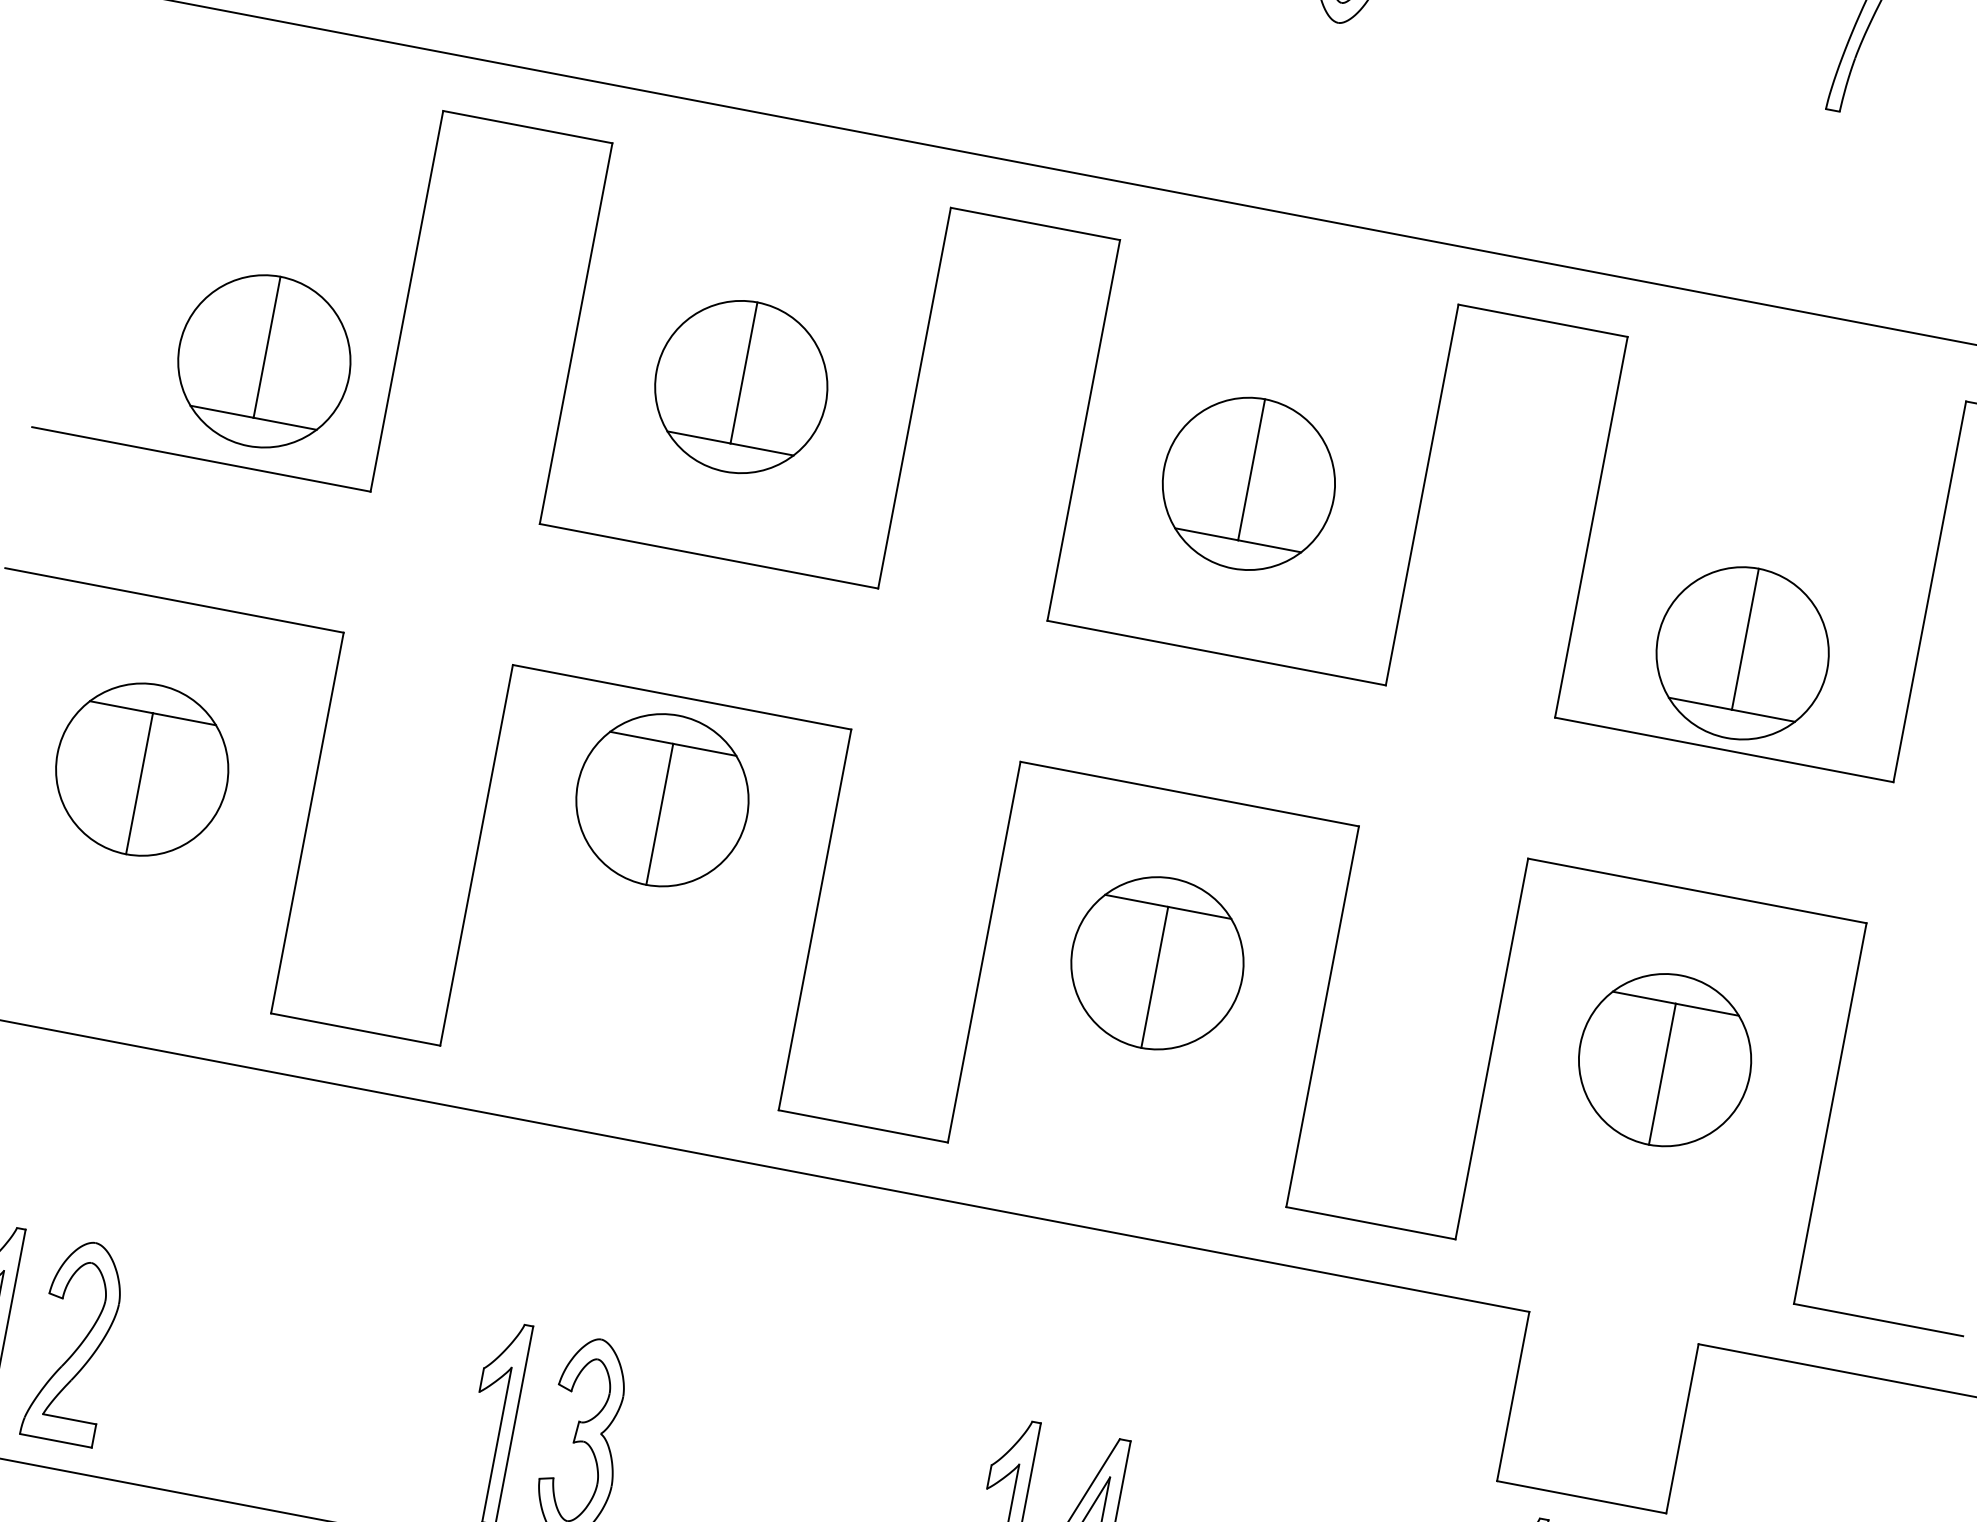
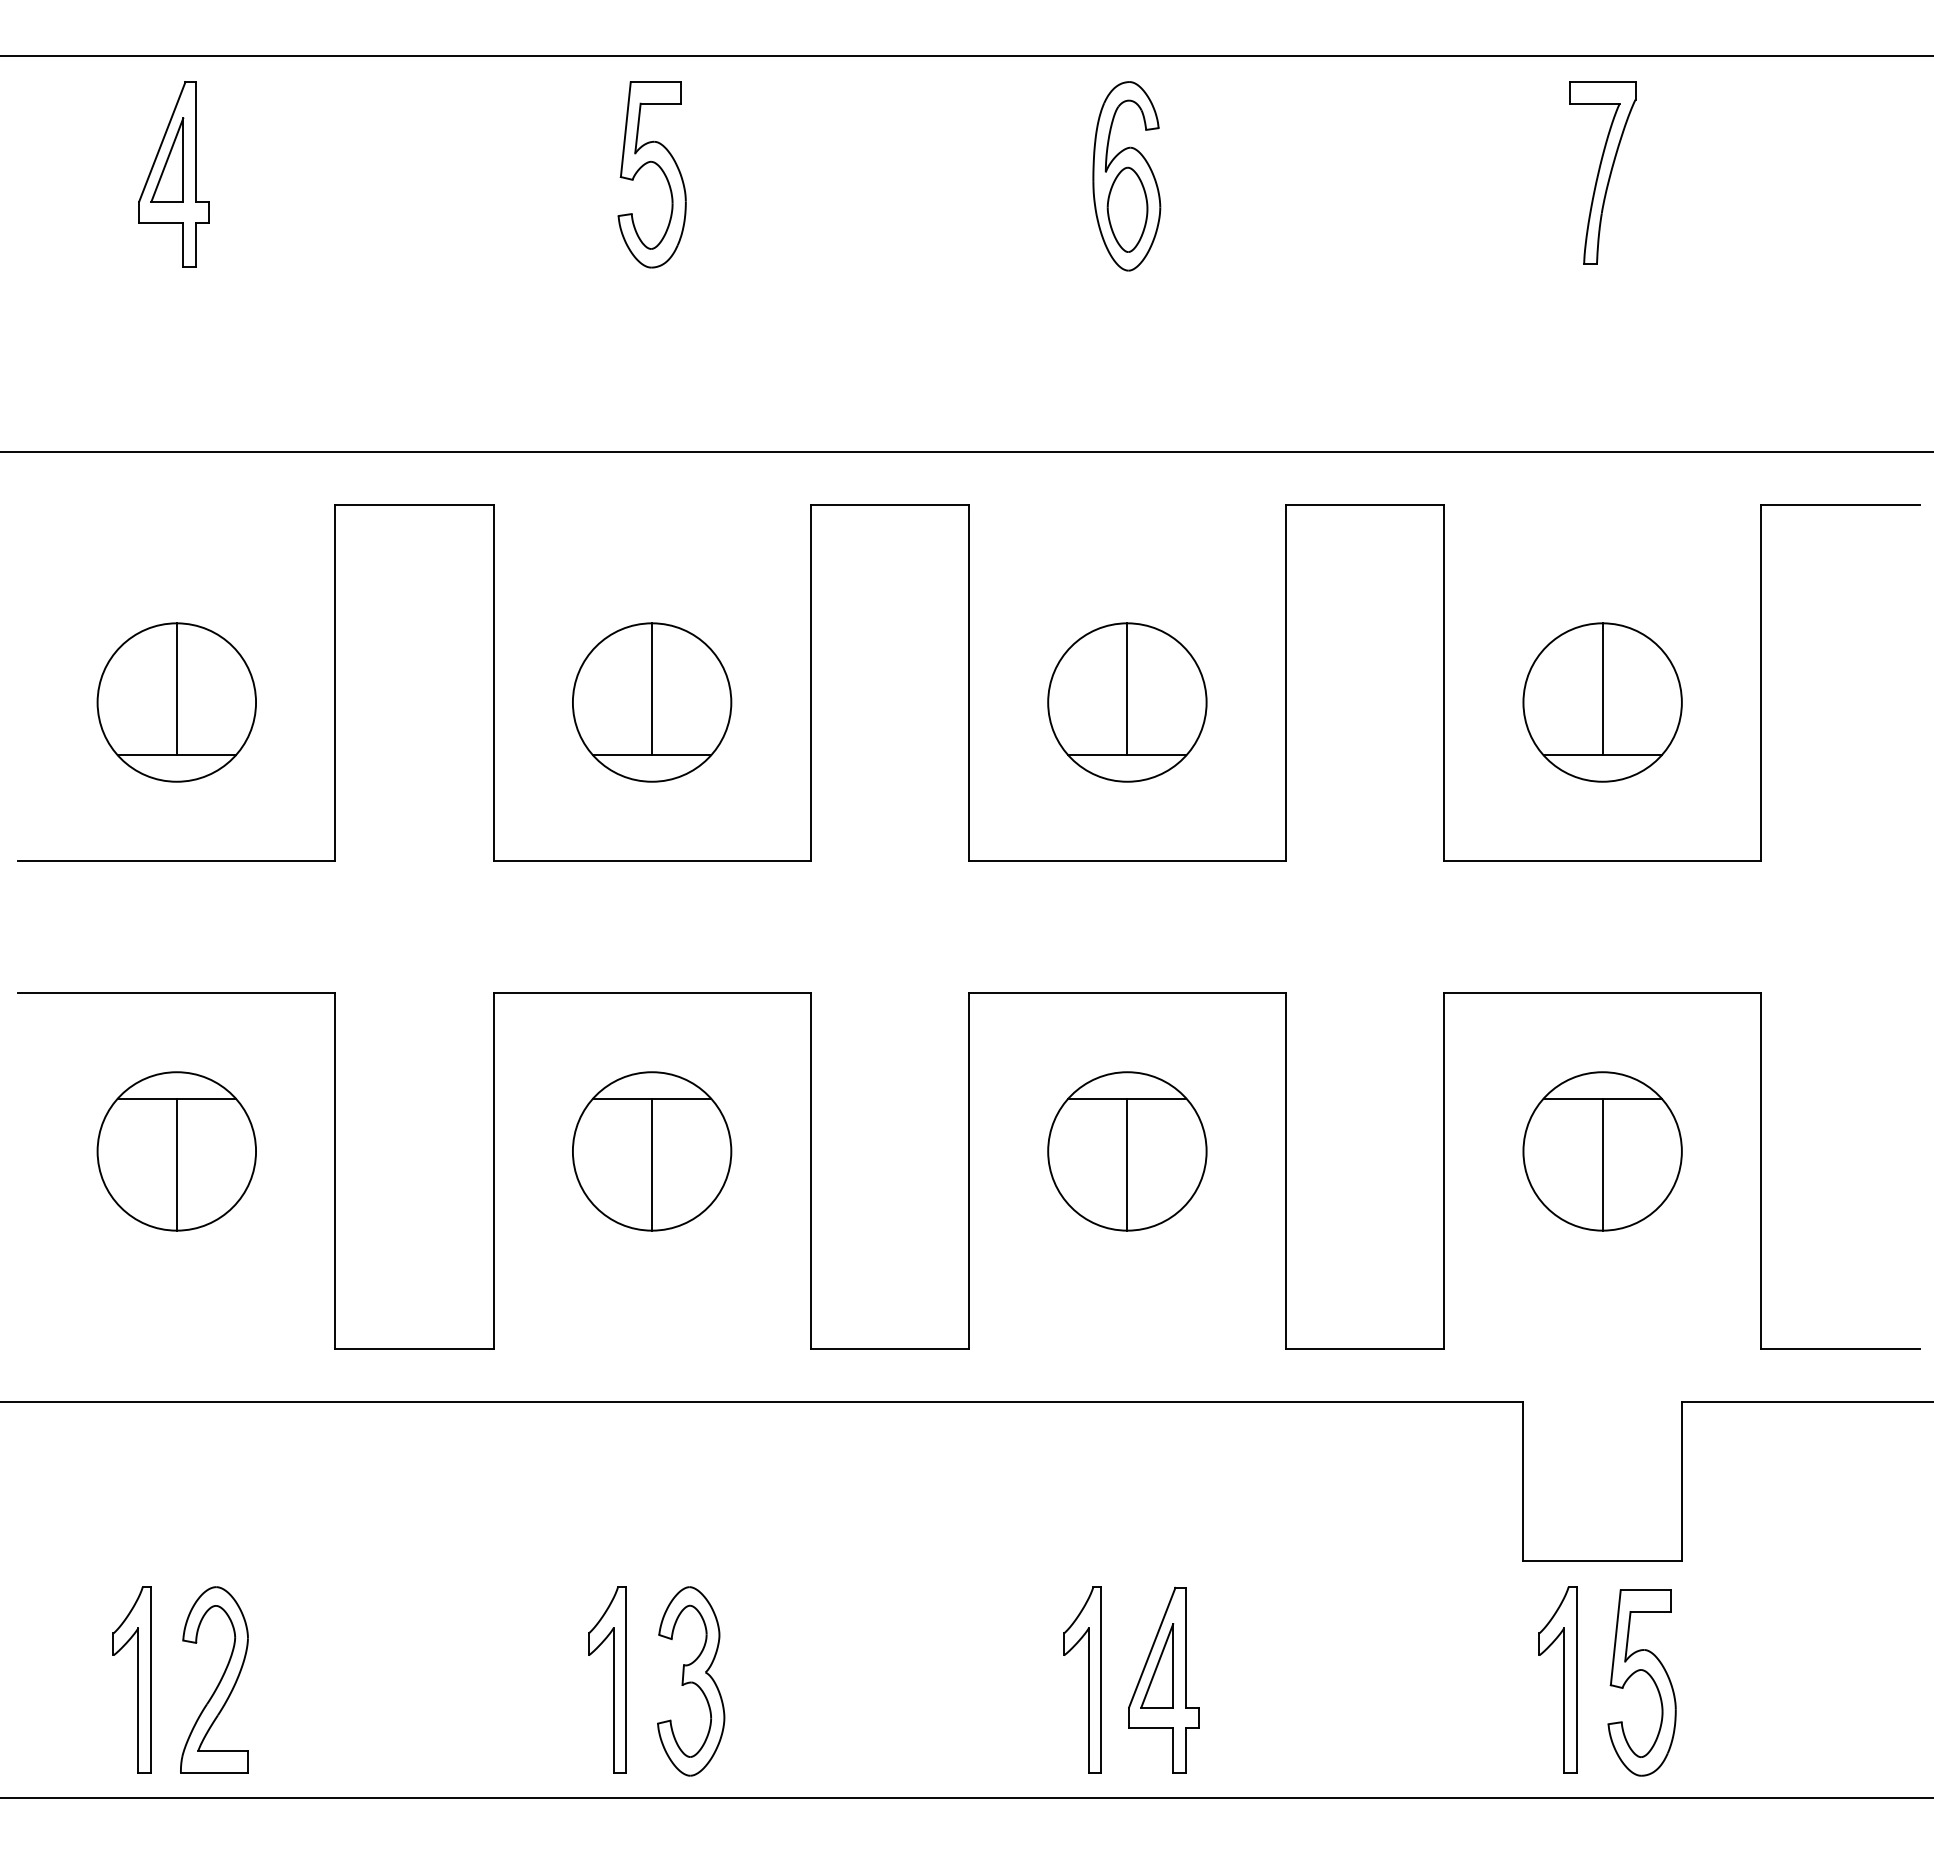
part: (264, 361) -> (176, 702), moved
part: (1742, 653) -> (1602, 702), moved
part: (662, 800) -> (652, 1151), moved

